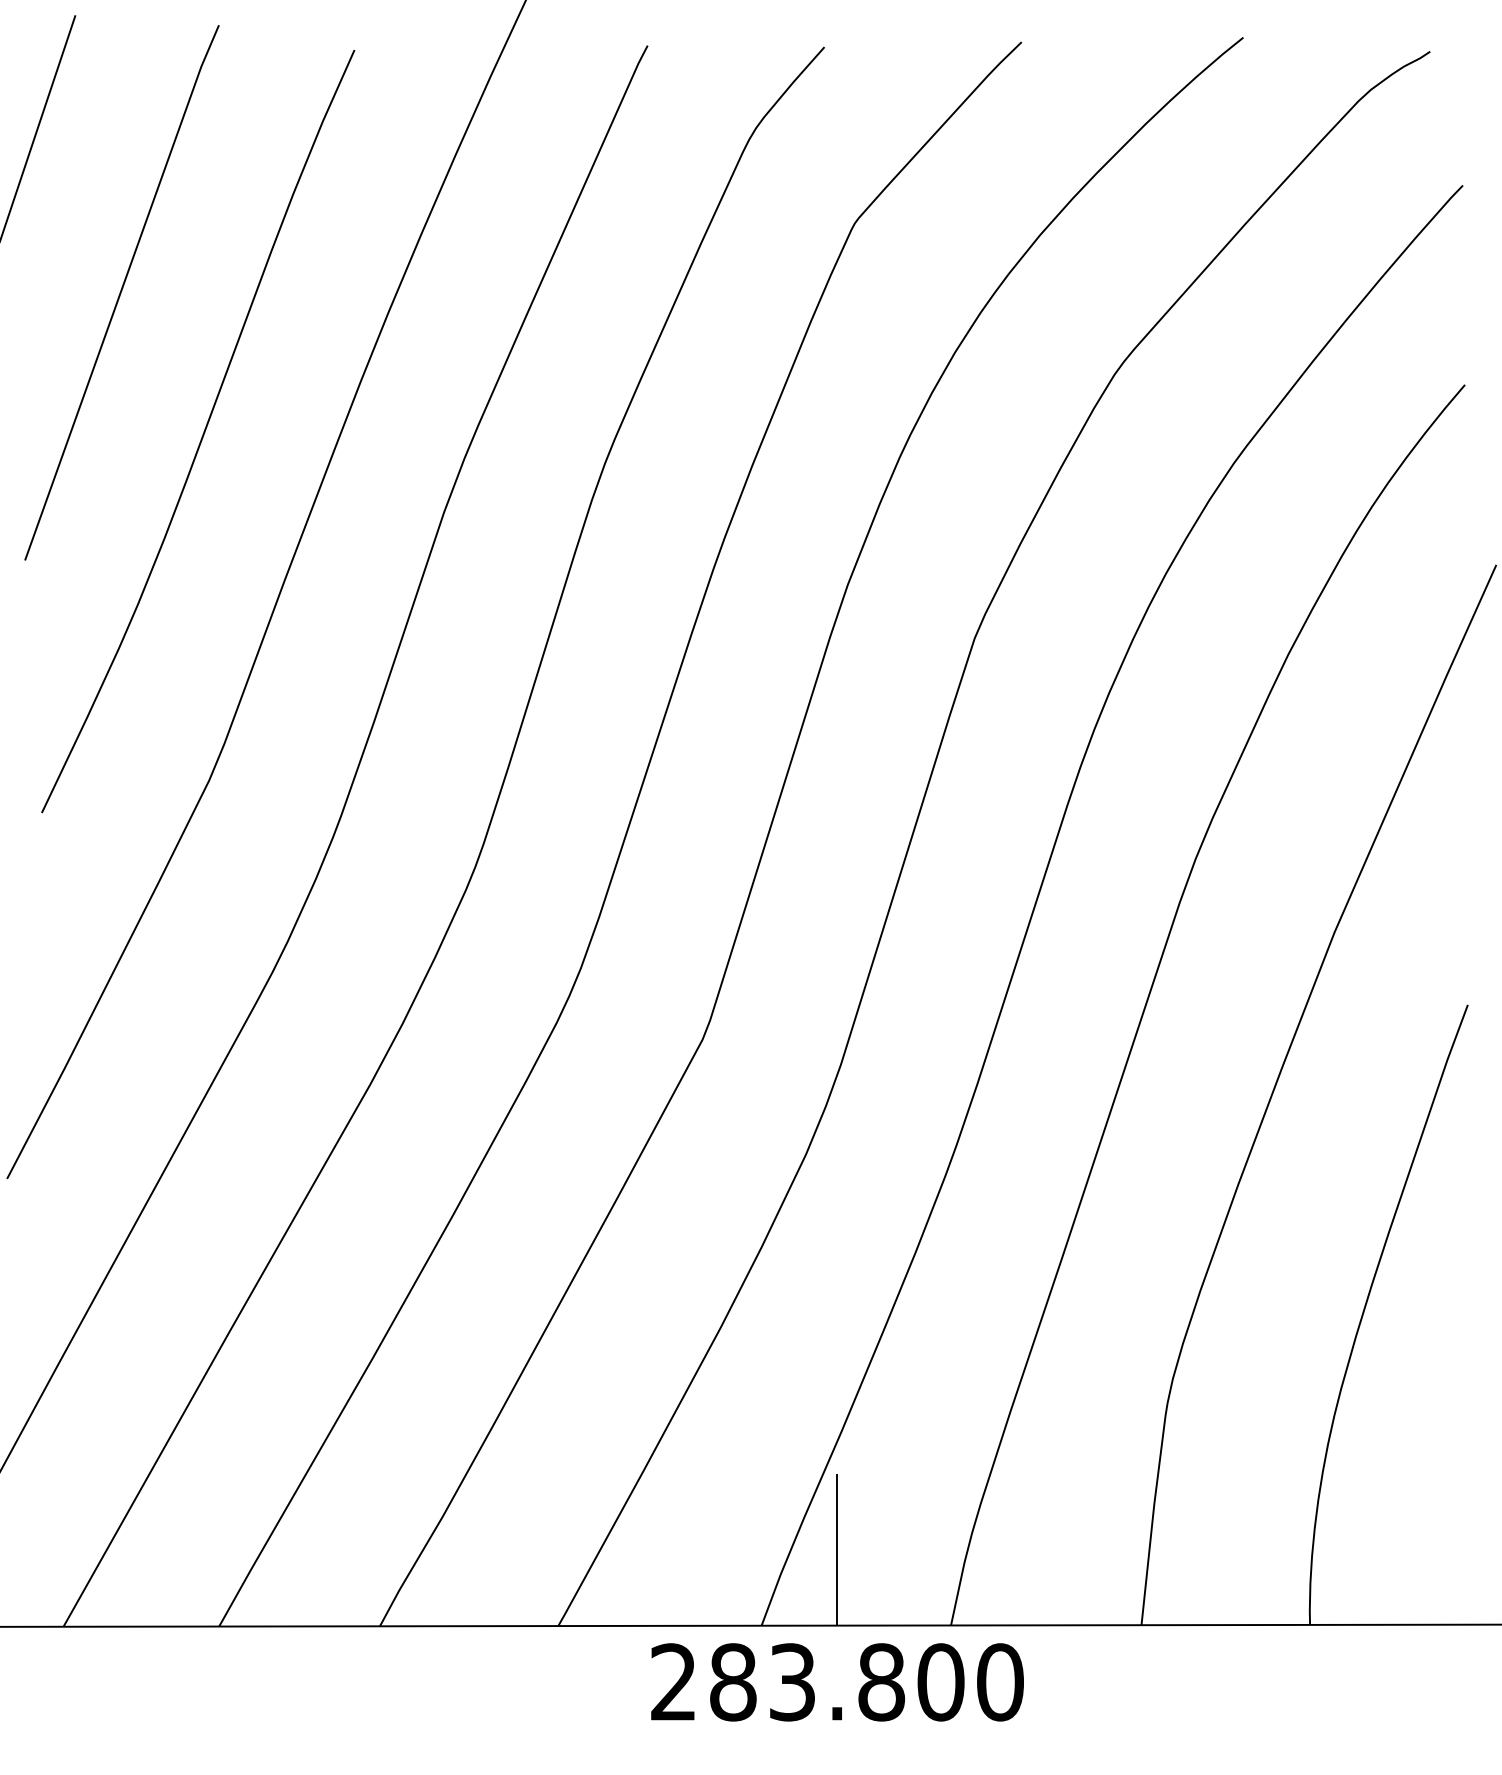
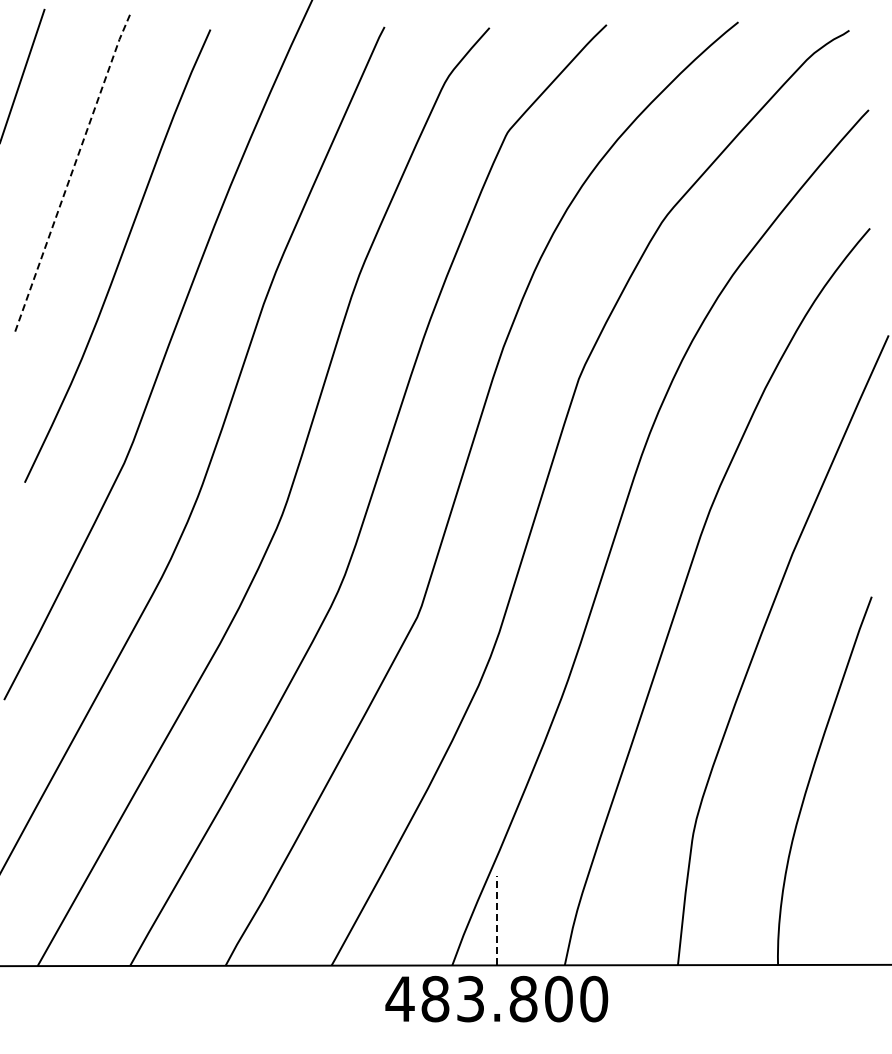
line: (120, 290) -> (71, 172), solid -> dashed
line: (837, 1549) -> (497, 920), solid -> dashed
text: (672, 1681) -> (399, 998), 283.800 -> 483.800

